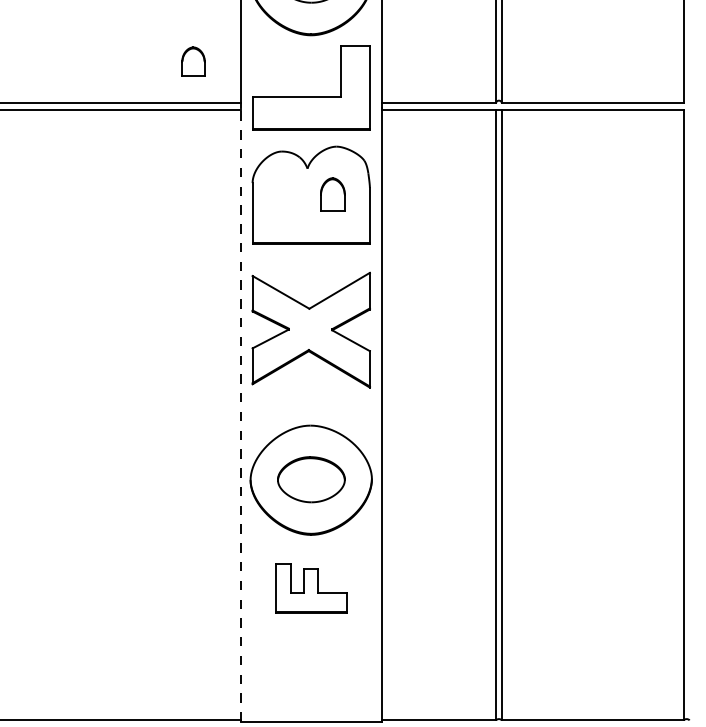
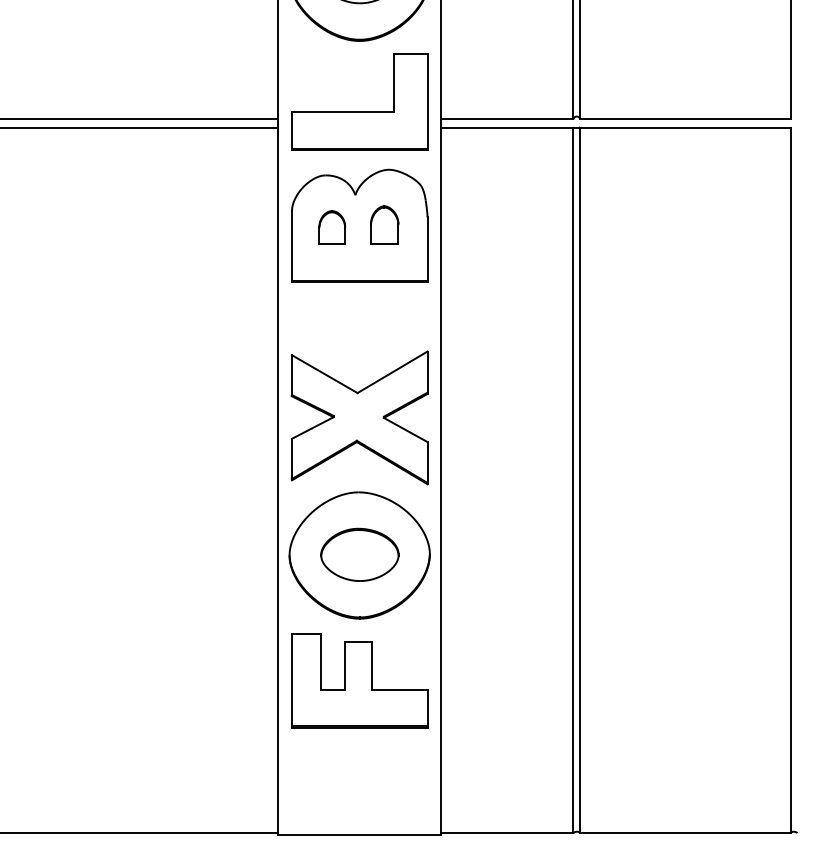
part: (193, 61) -> (332, 227), moved
part: (310, 329) -> (358, 417), moved
line: (240, 414) -> (277, 479), dashed -> solid
part: (311, 588) -> (360, 680), size x1.67

